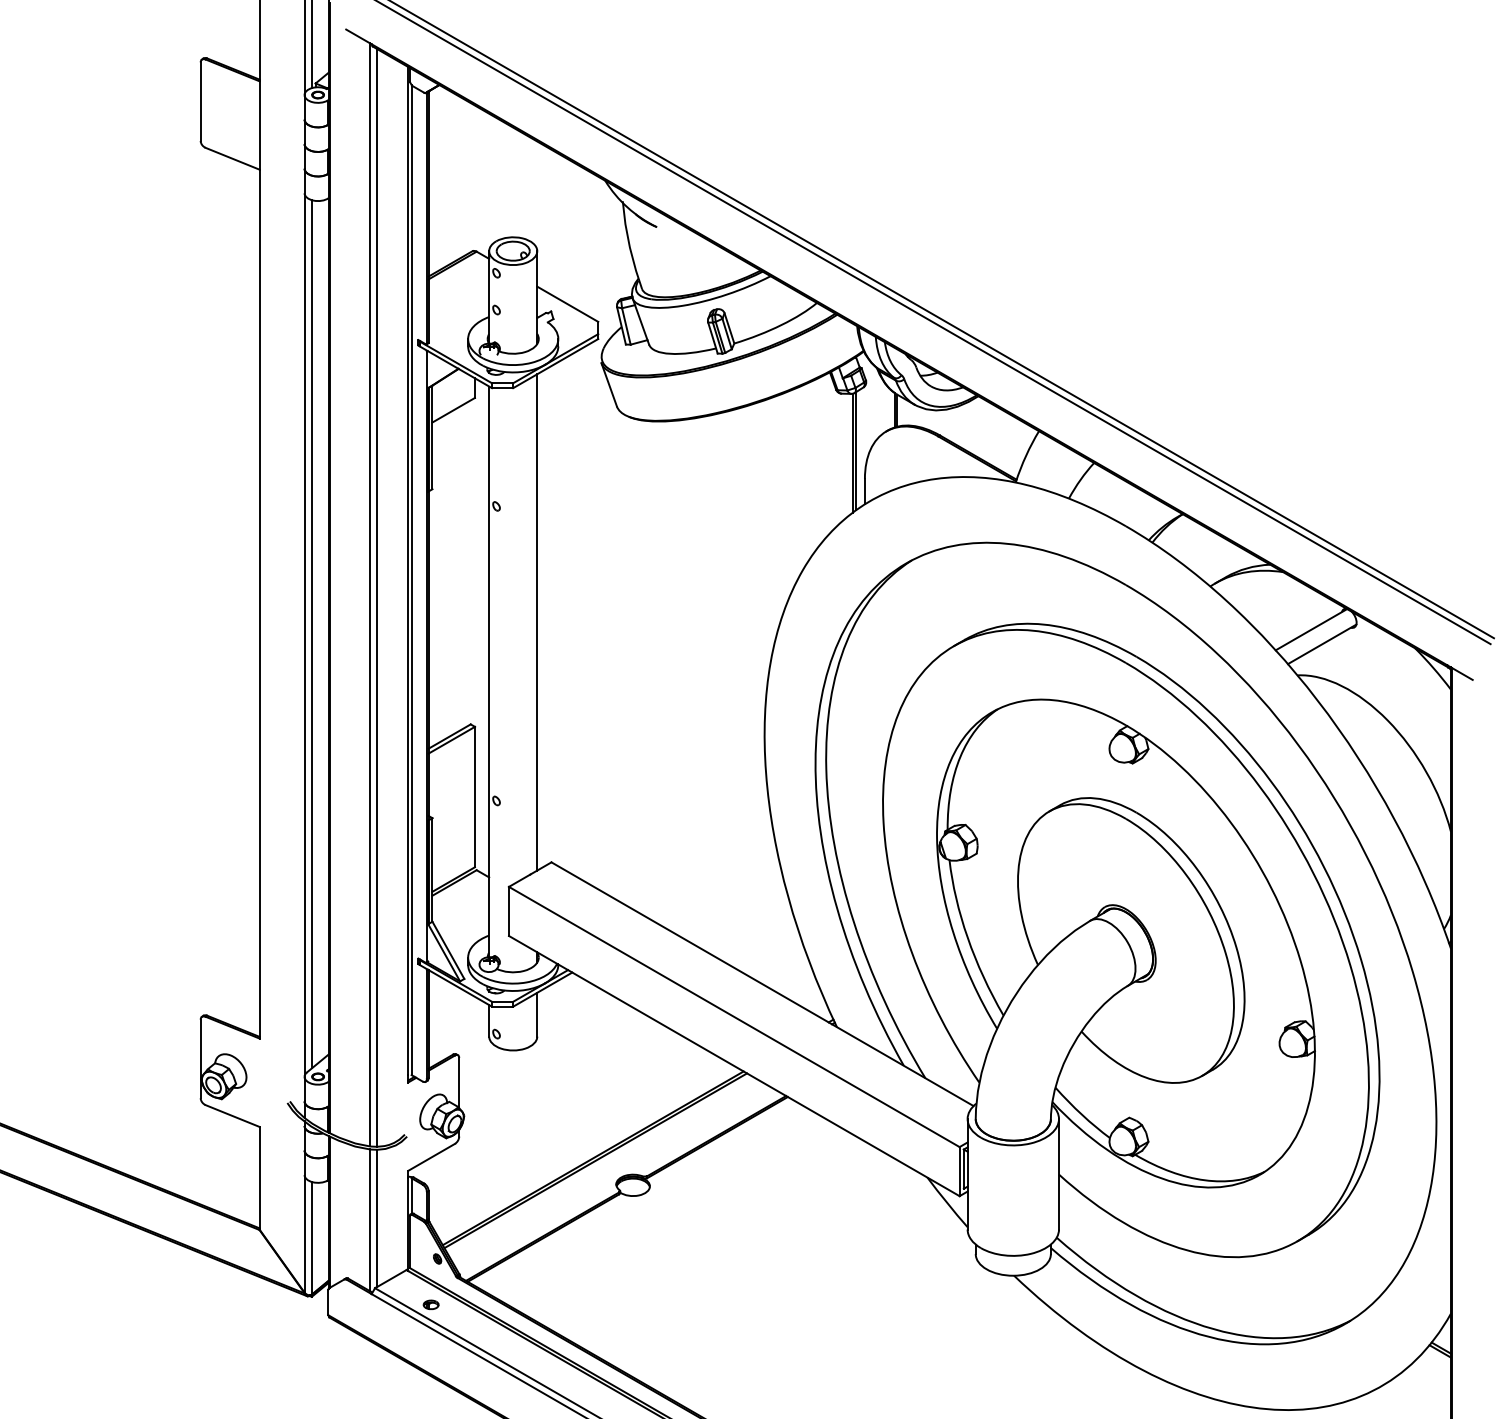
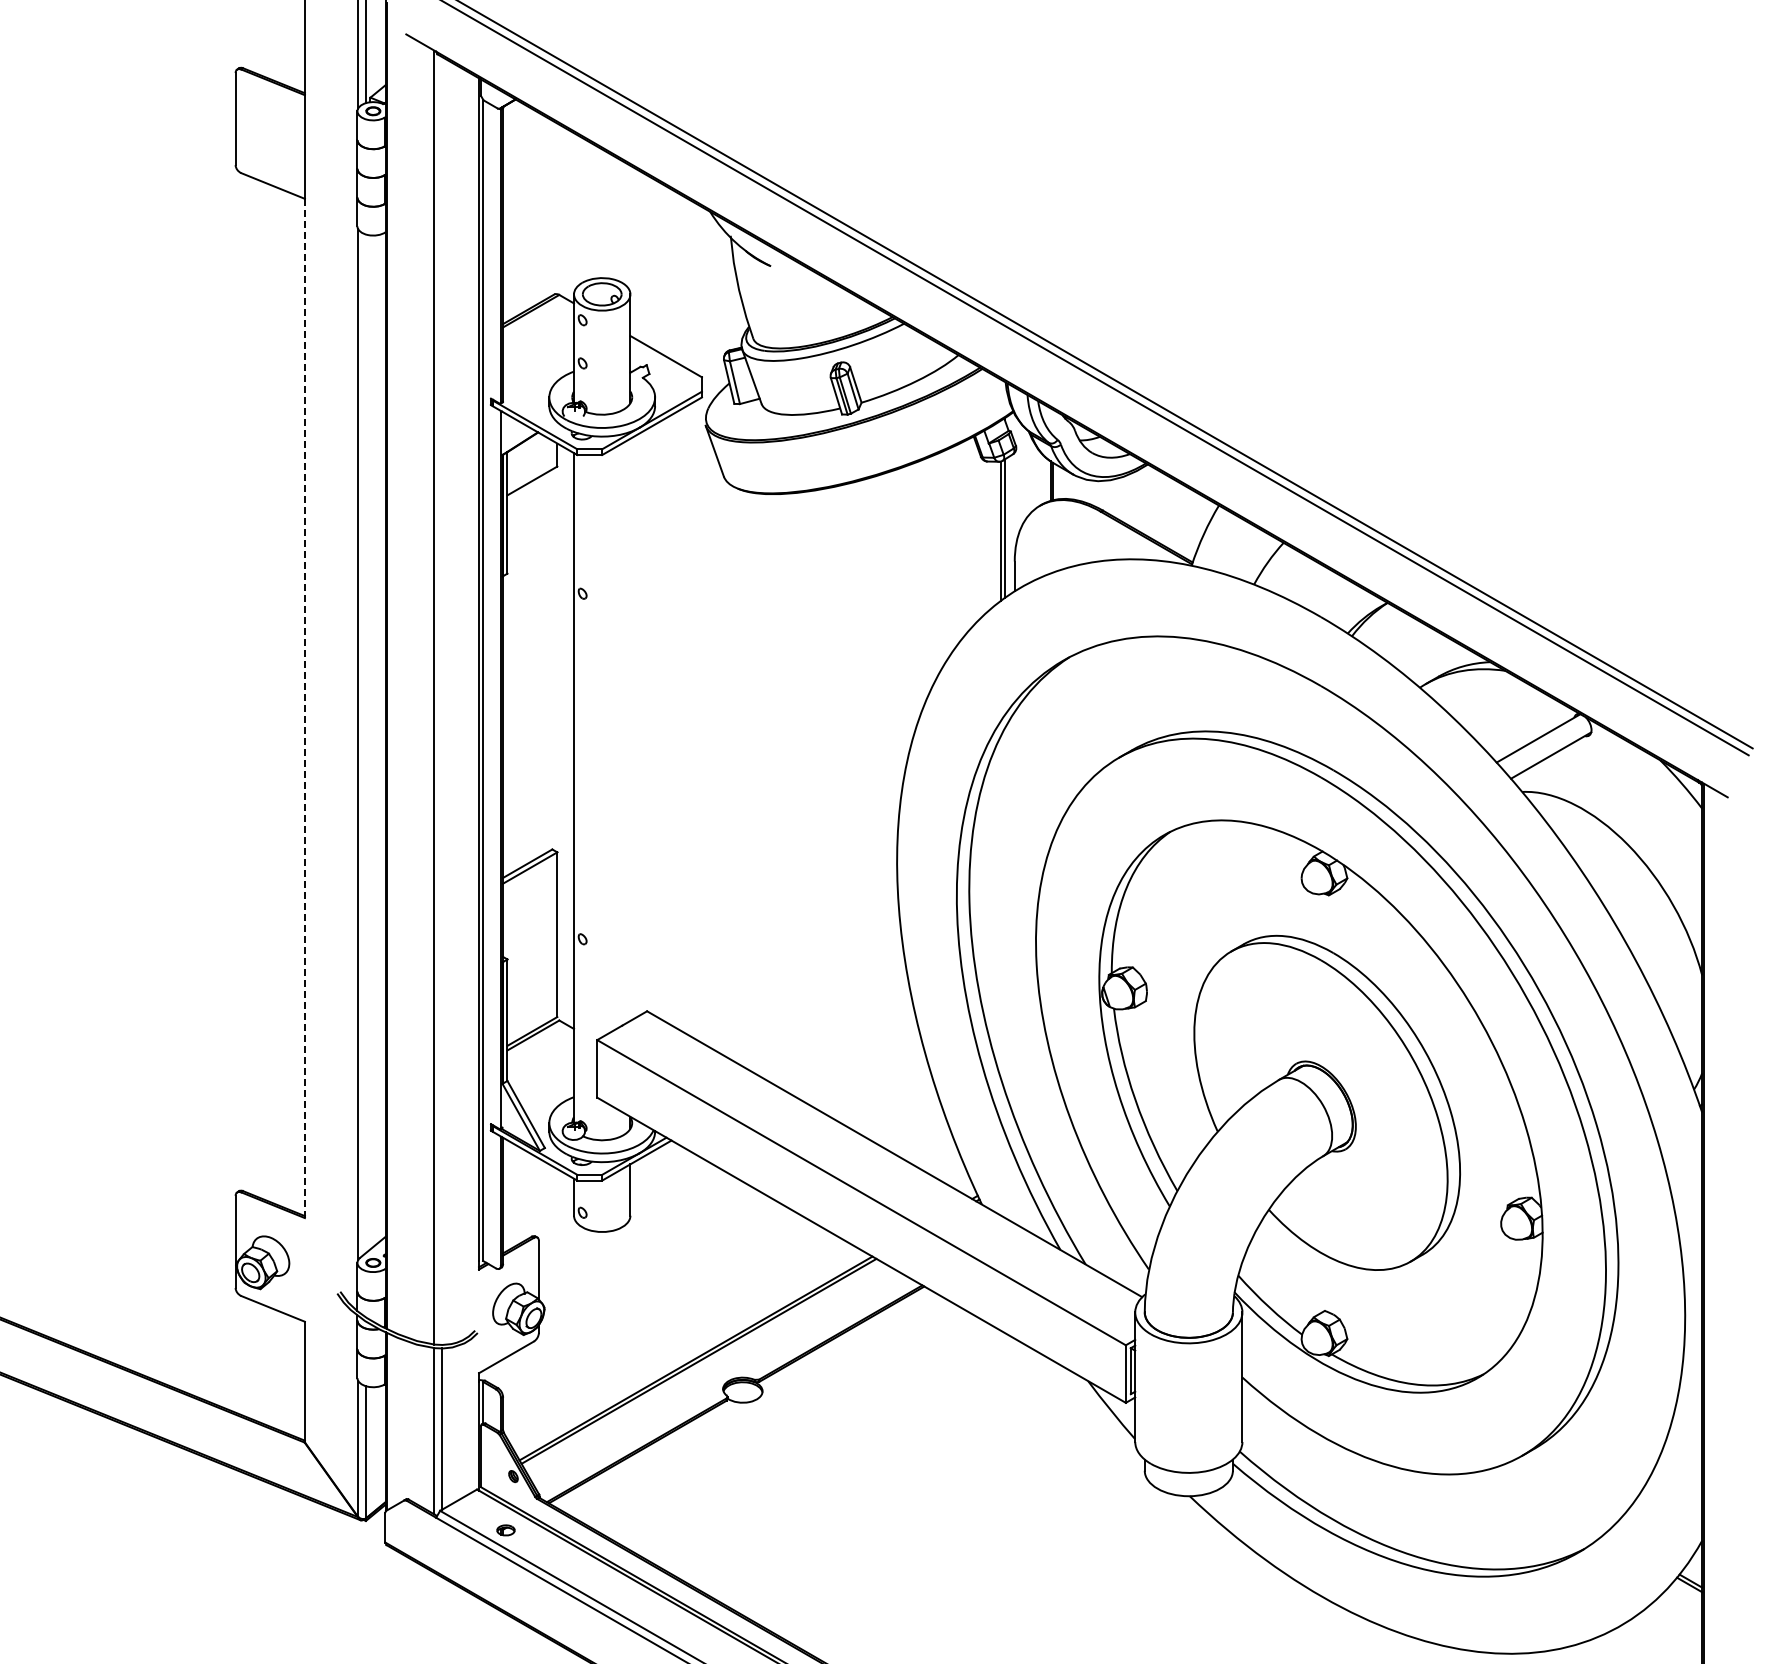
line: (377, 597) -> (442, 700), removed
line: (259, 604) -> (304, 708), solid -> dashed
line: (537, 622) -> (630, 729), removed
line: (311, 634) -> (365, 743), removed

